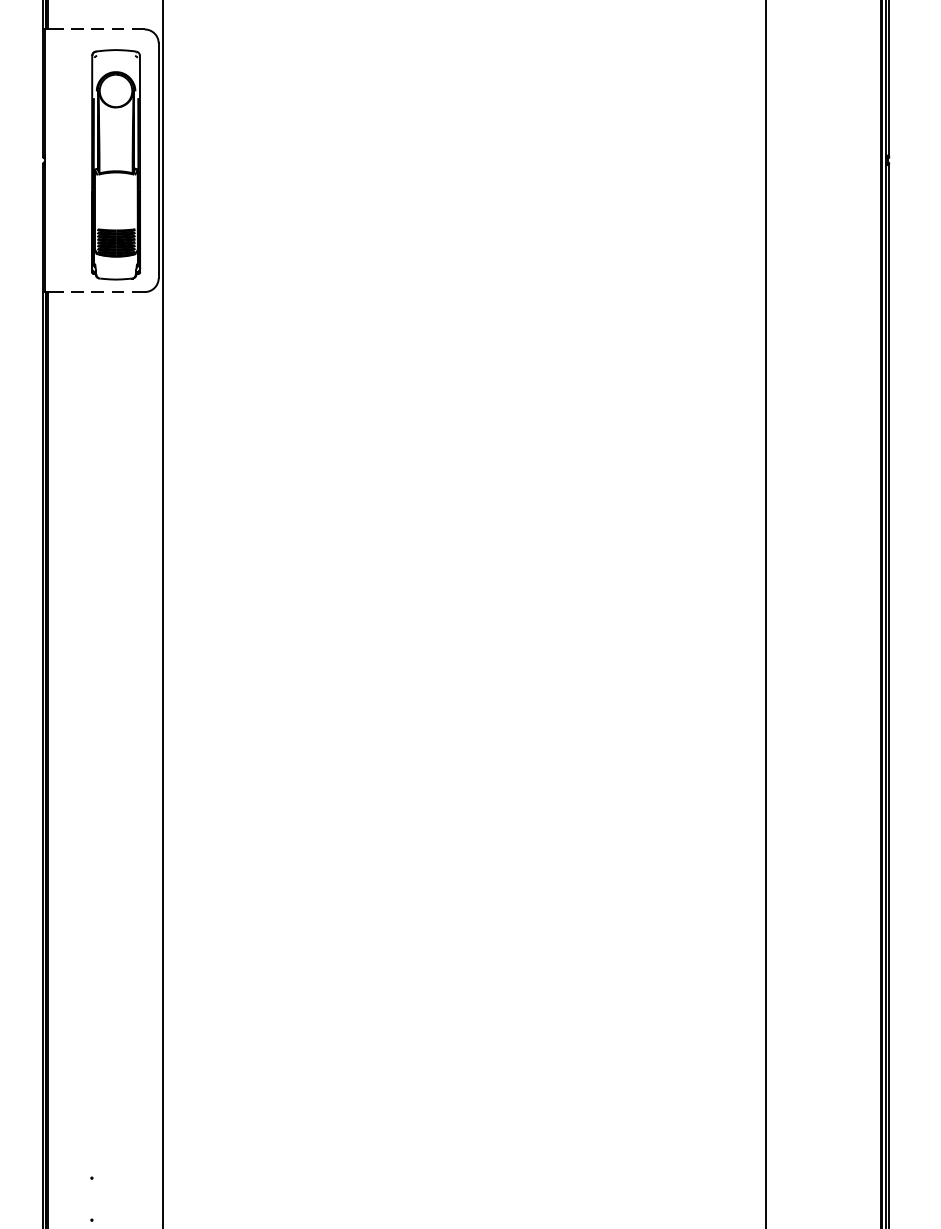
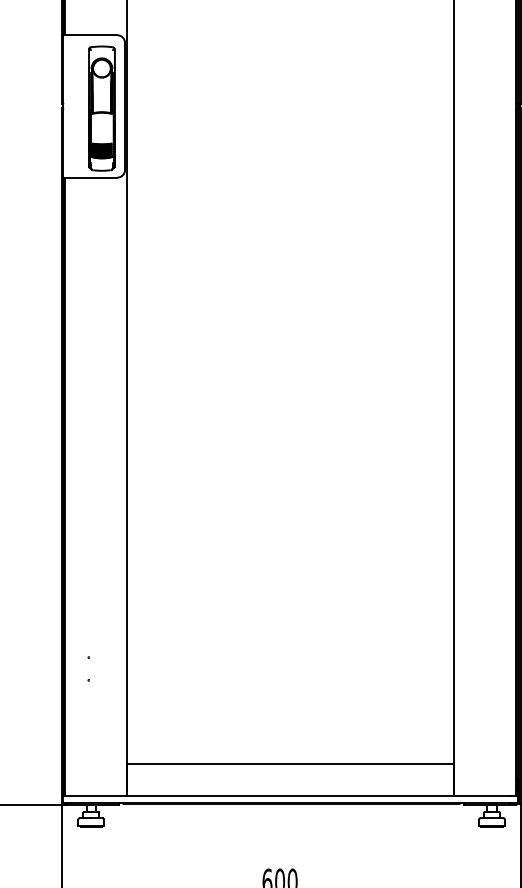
line: (100, 29) -> (93, 35), dashed -> solid
line: (100, 291) -> (93, 177), dashed -> solid

